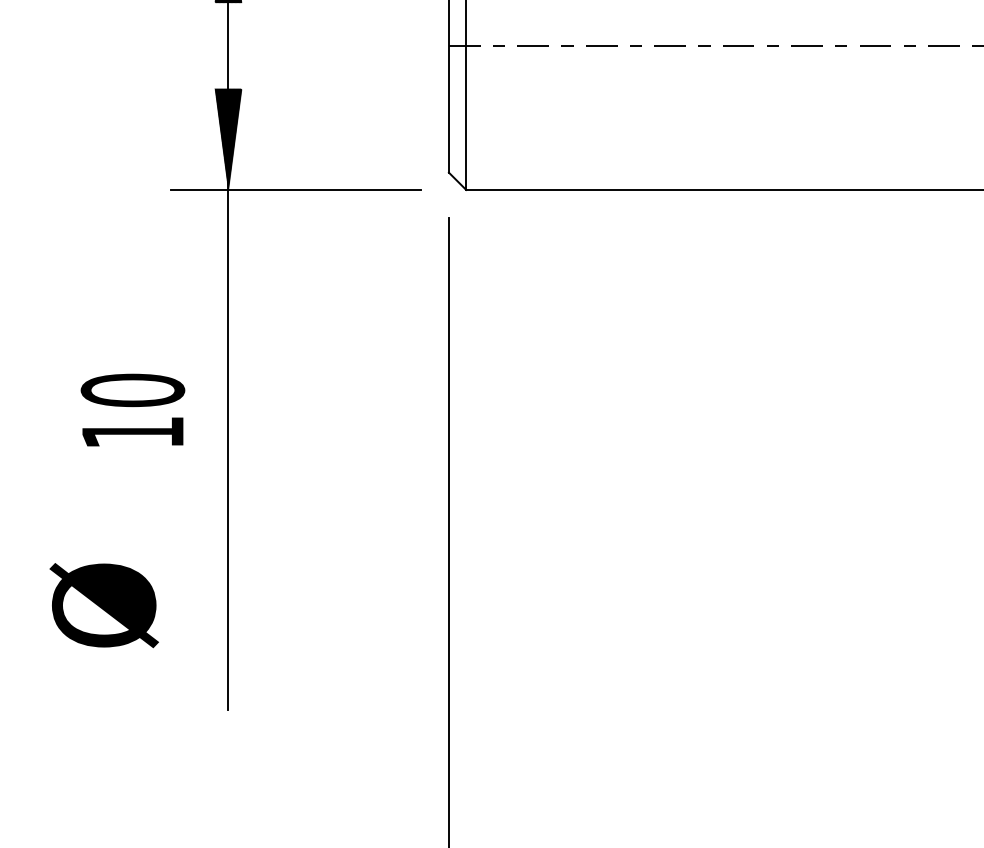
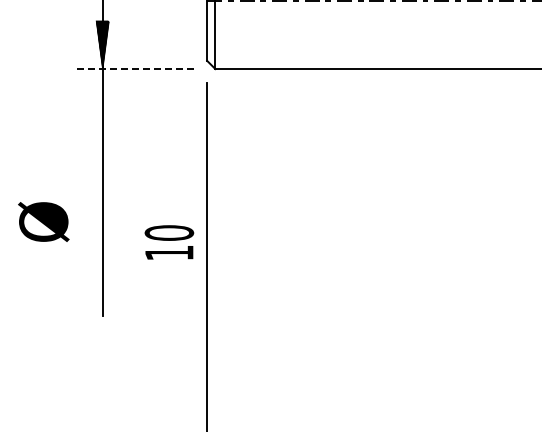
line: (295, 190) -> (134, 69), solid -> dashed
text: (133, 410) -> (169, 242), moved
text: (103, 604) -> (43, 221), moved

